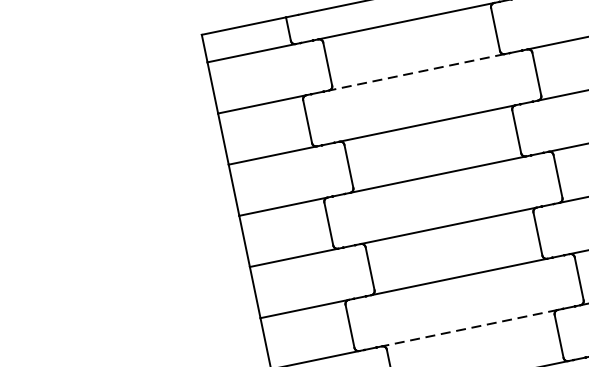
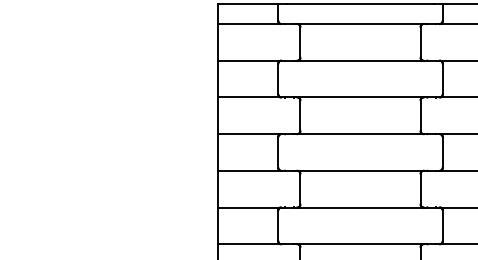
line: (416, 72) -> (360, 60), dashed -> solid
line: (469, 328) -> (360, 244), dashed -> solid

